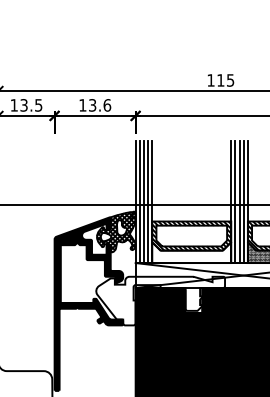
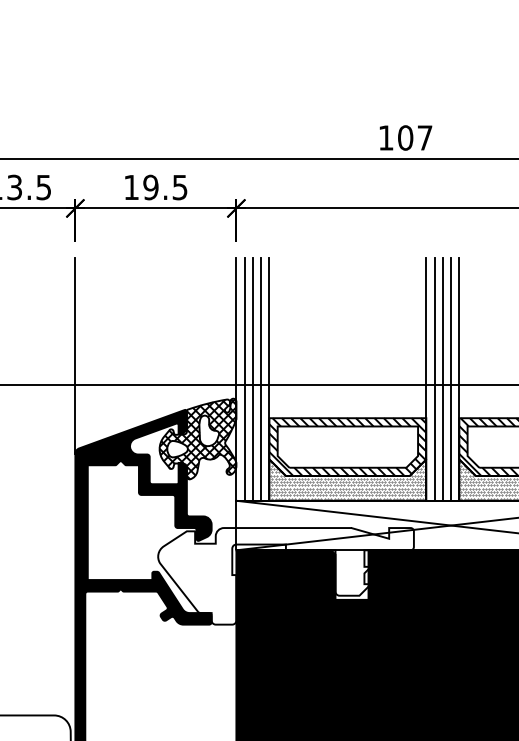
text: (225, 80) -> (414, 138), 115 -> 107
text: (99, 105) -> (164, 187), 13.6 -> 19.5
line: (54, 189) -> (75, 354), added
hatch: (191, 252) -> (347, 479), added

